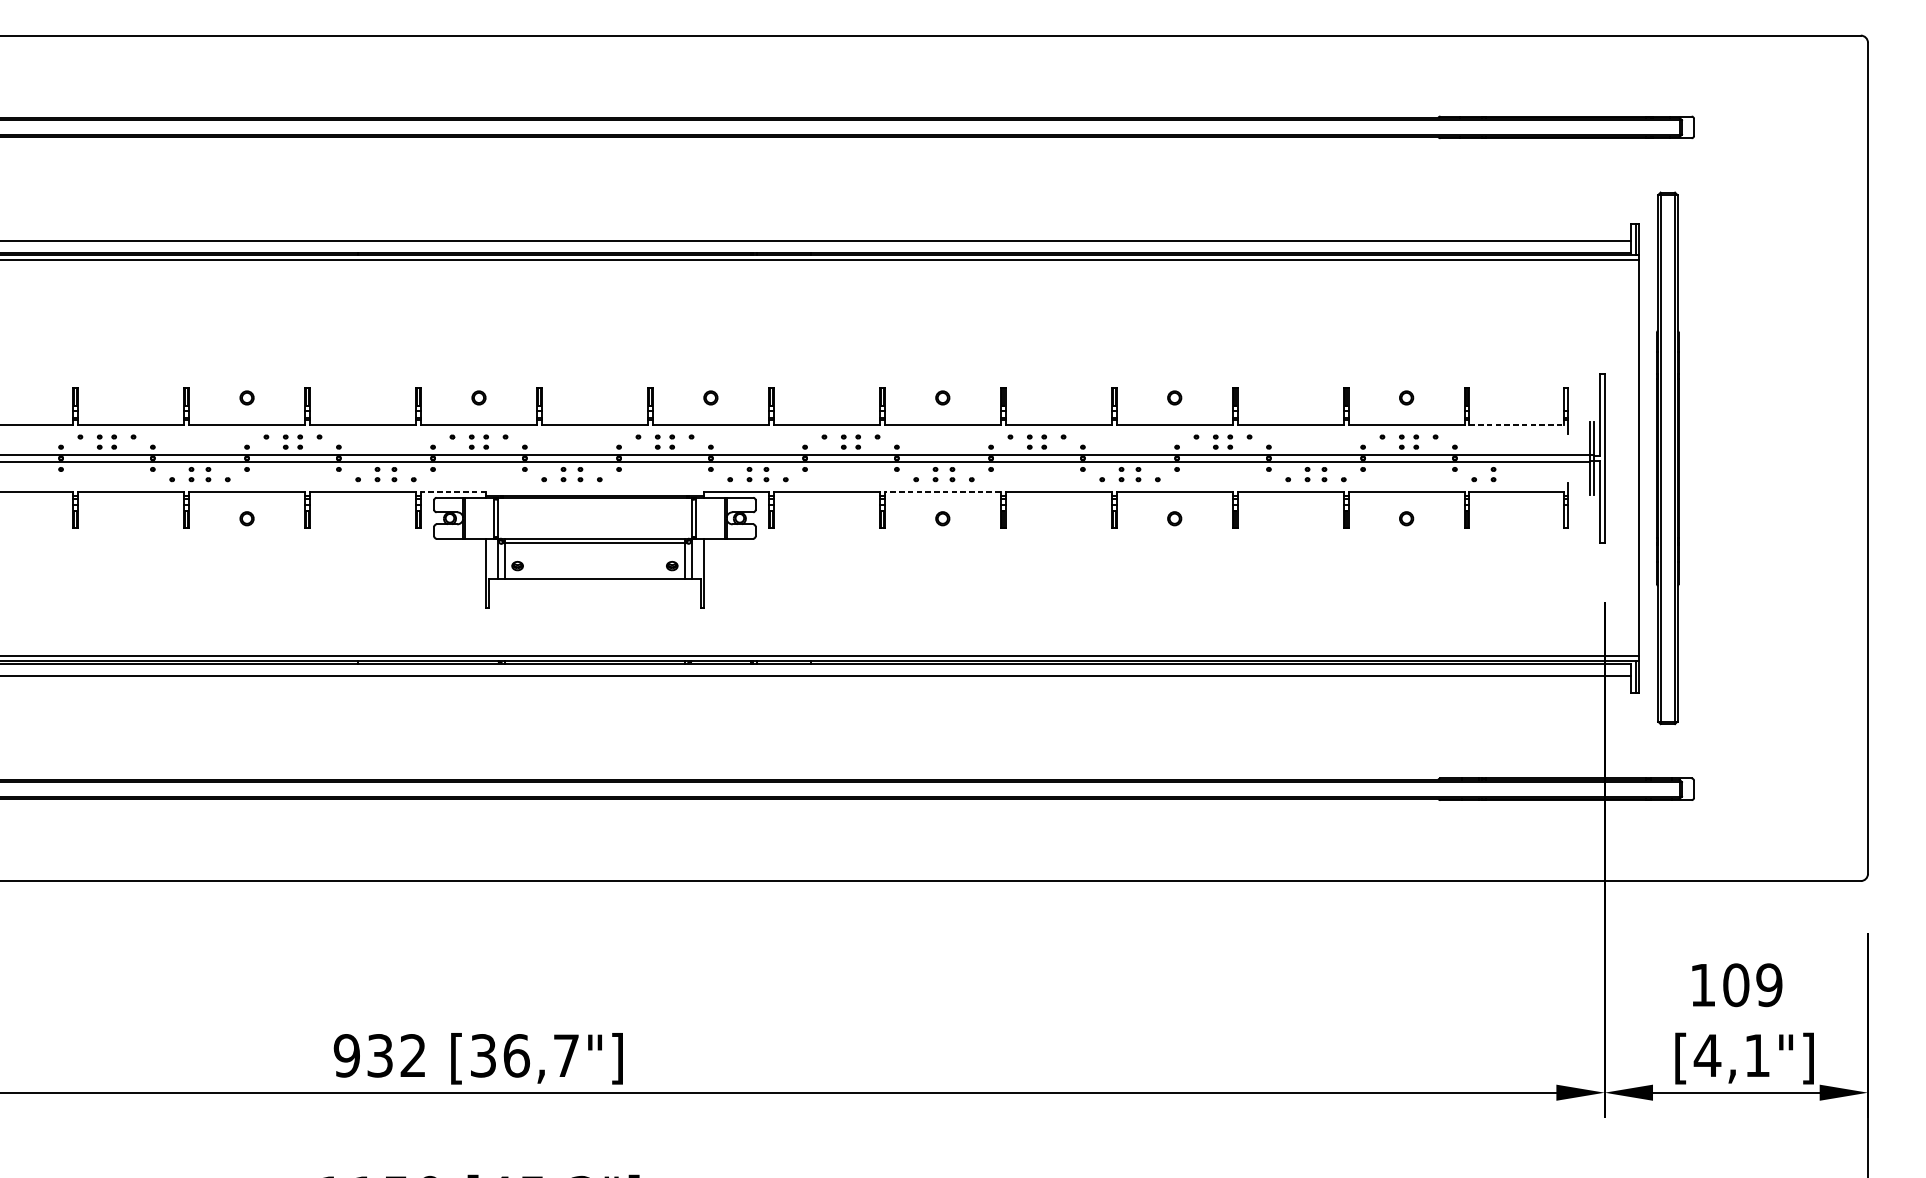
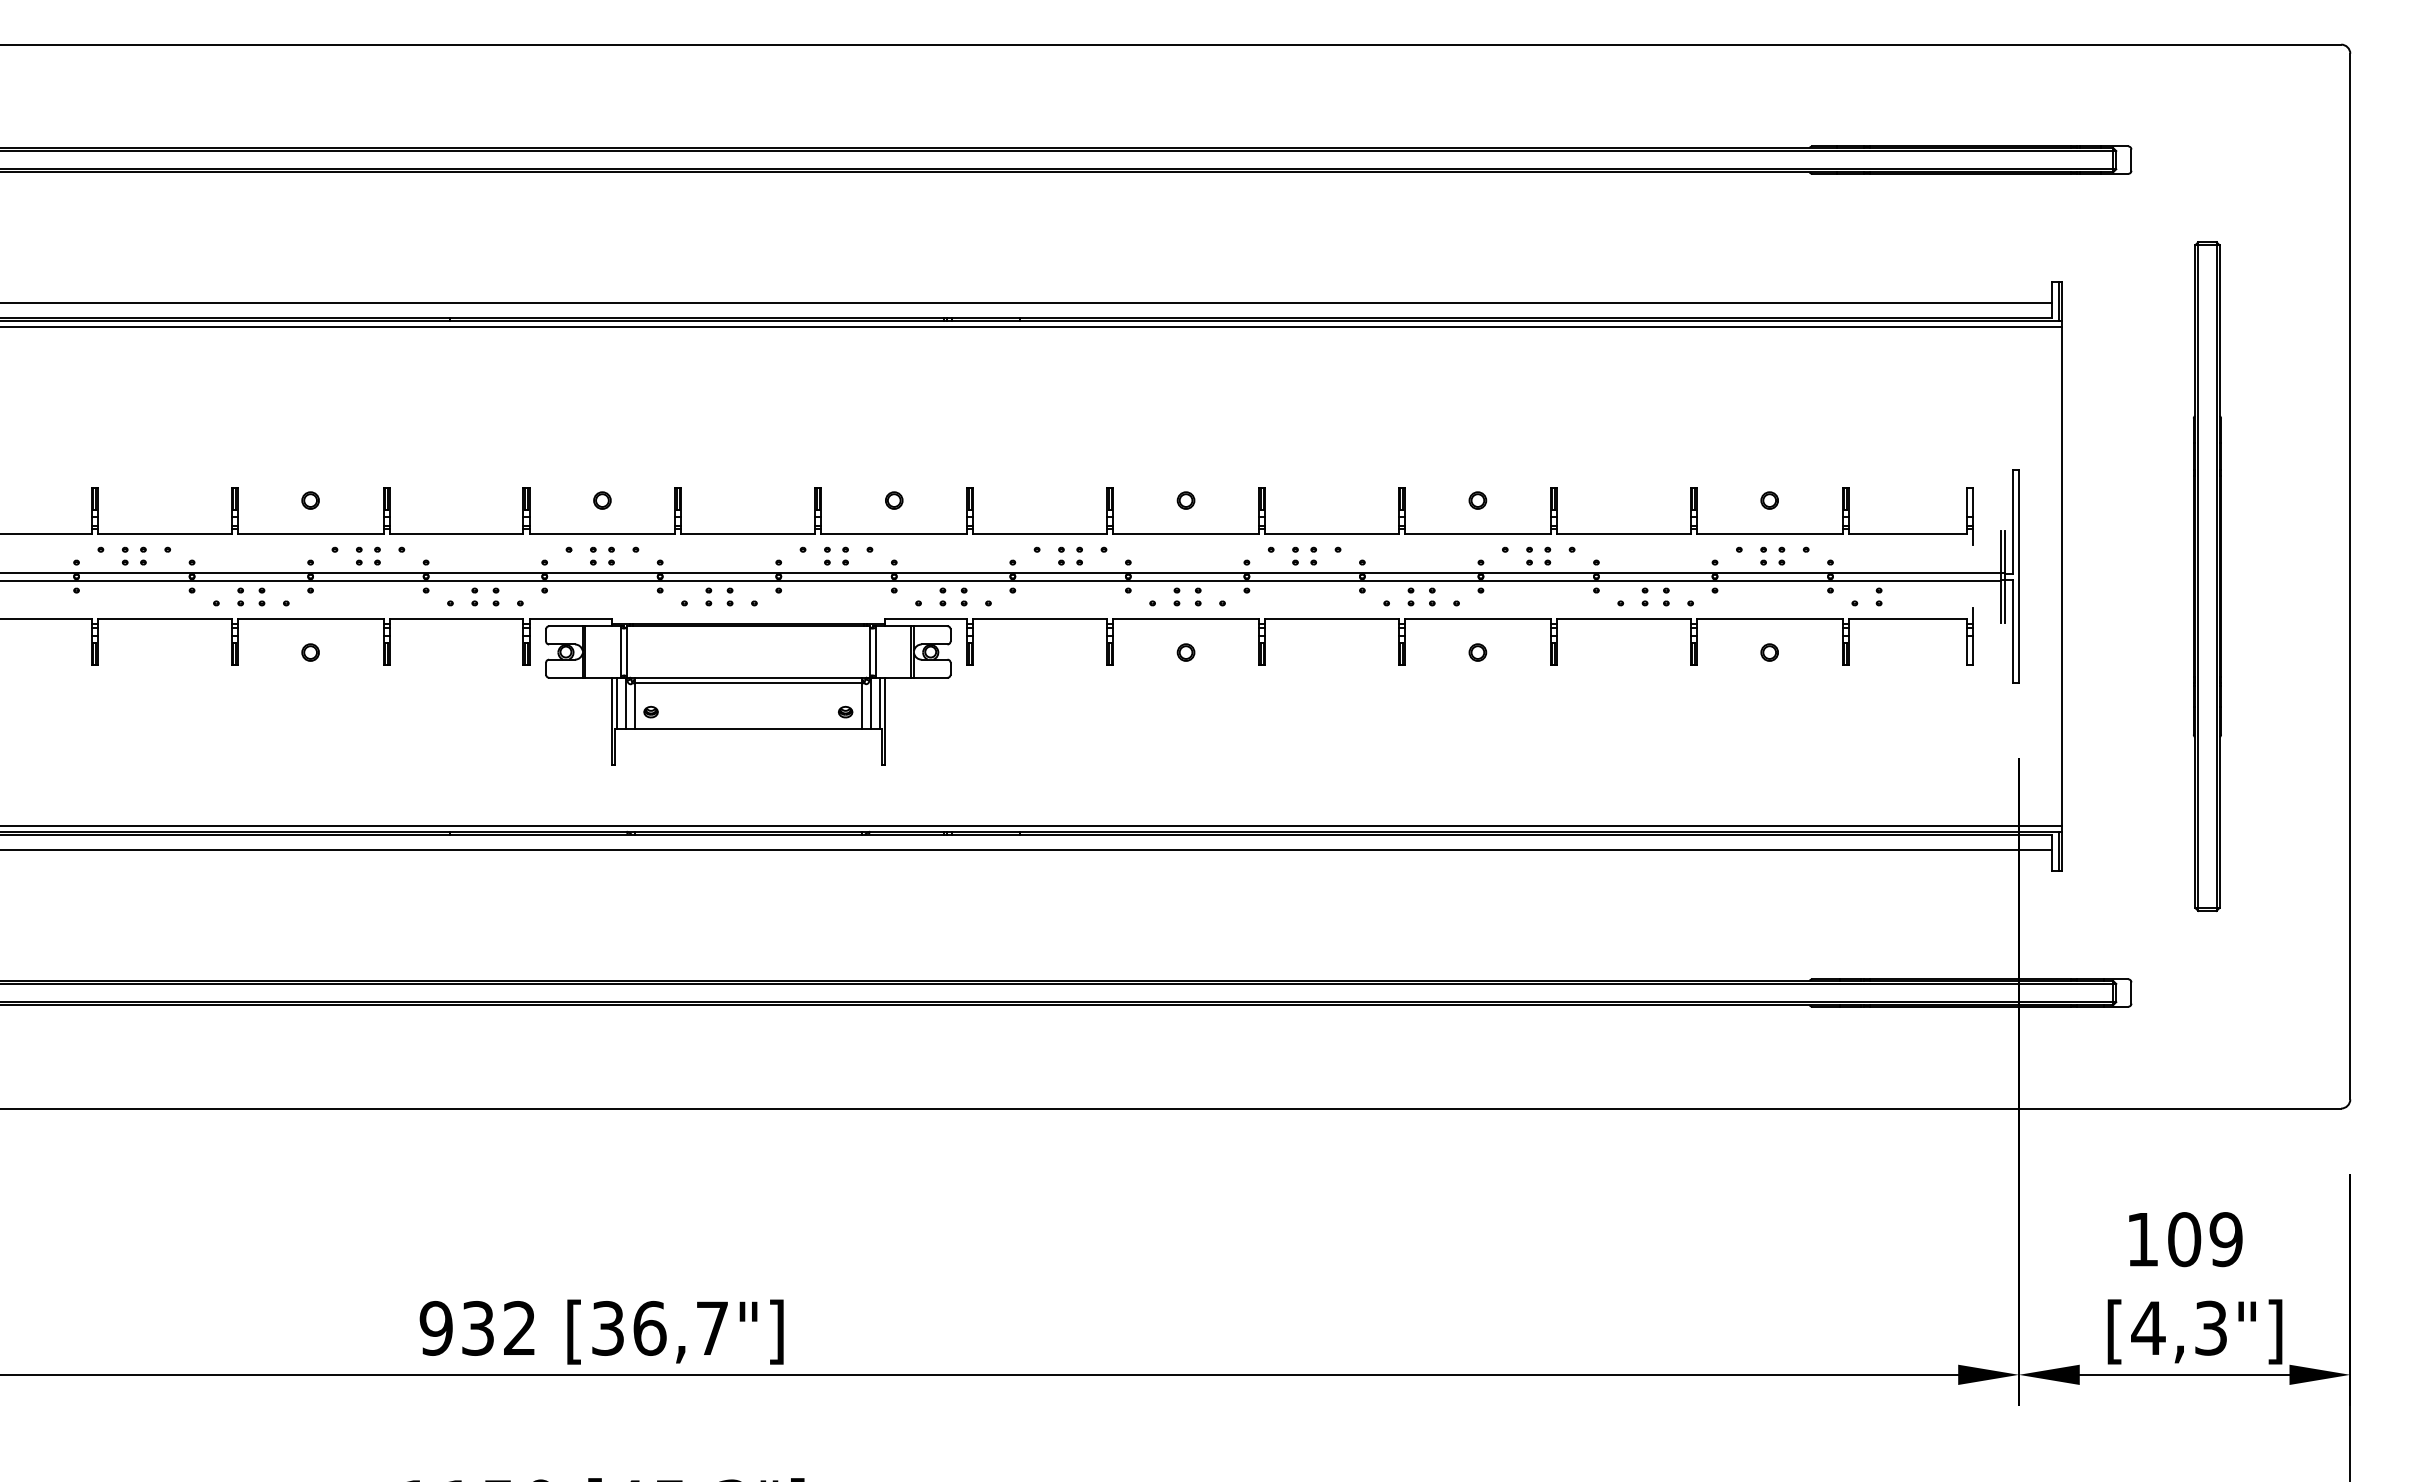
line: (1516, 424) -> (1908, 534), dashed -> solid
part: (1667, 458) -> (2207, 576), moved
line: (453, 492) -> (570, 619), dashed -> solid
line: (943, 492) -> (1186, 619), dashed -> solid
line: (490, 558) -> (617, 702), added
line: (699, 558) -> (879, 702), added
text: (1756, 1055) -> (2210, 1327), [4,1"] -> [4,3"]

